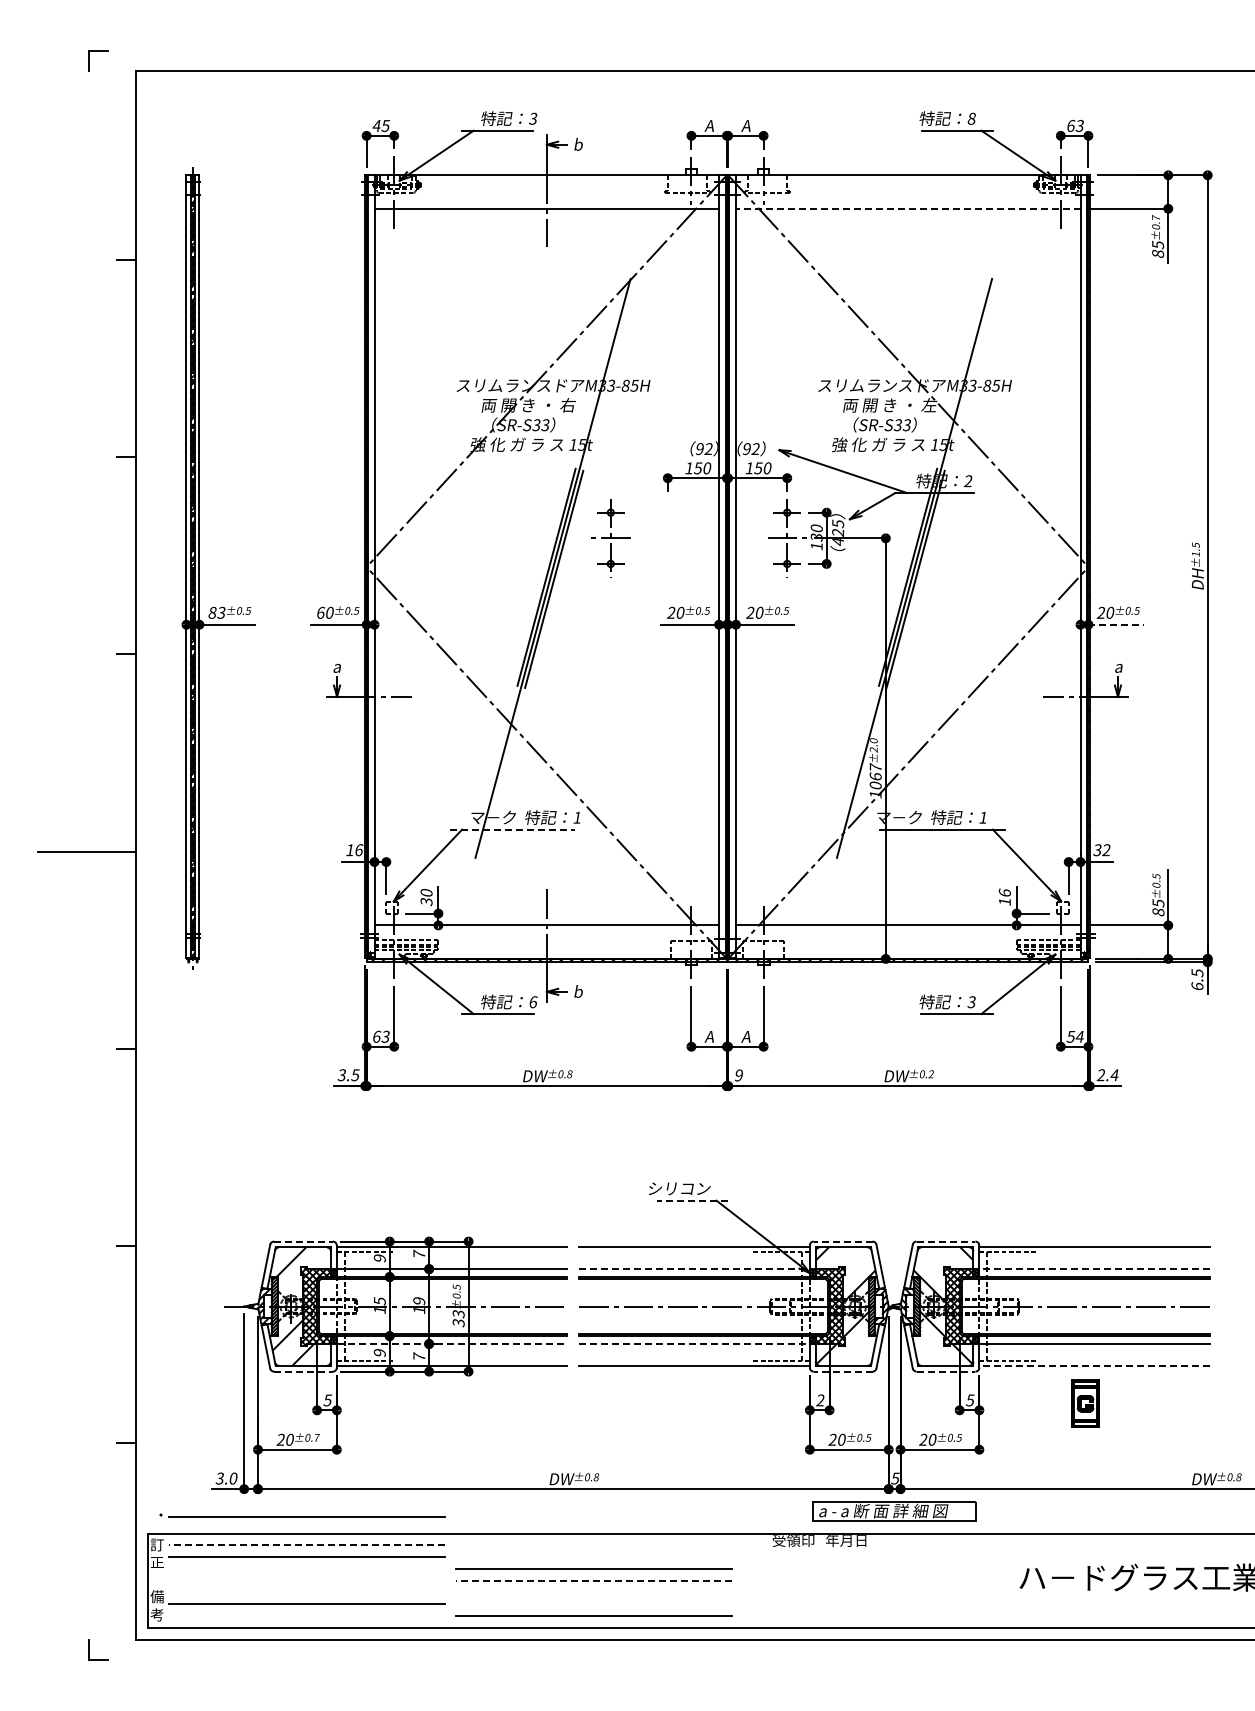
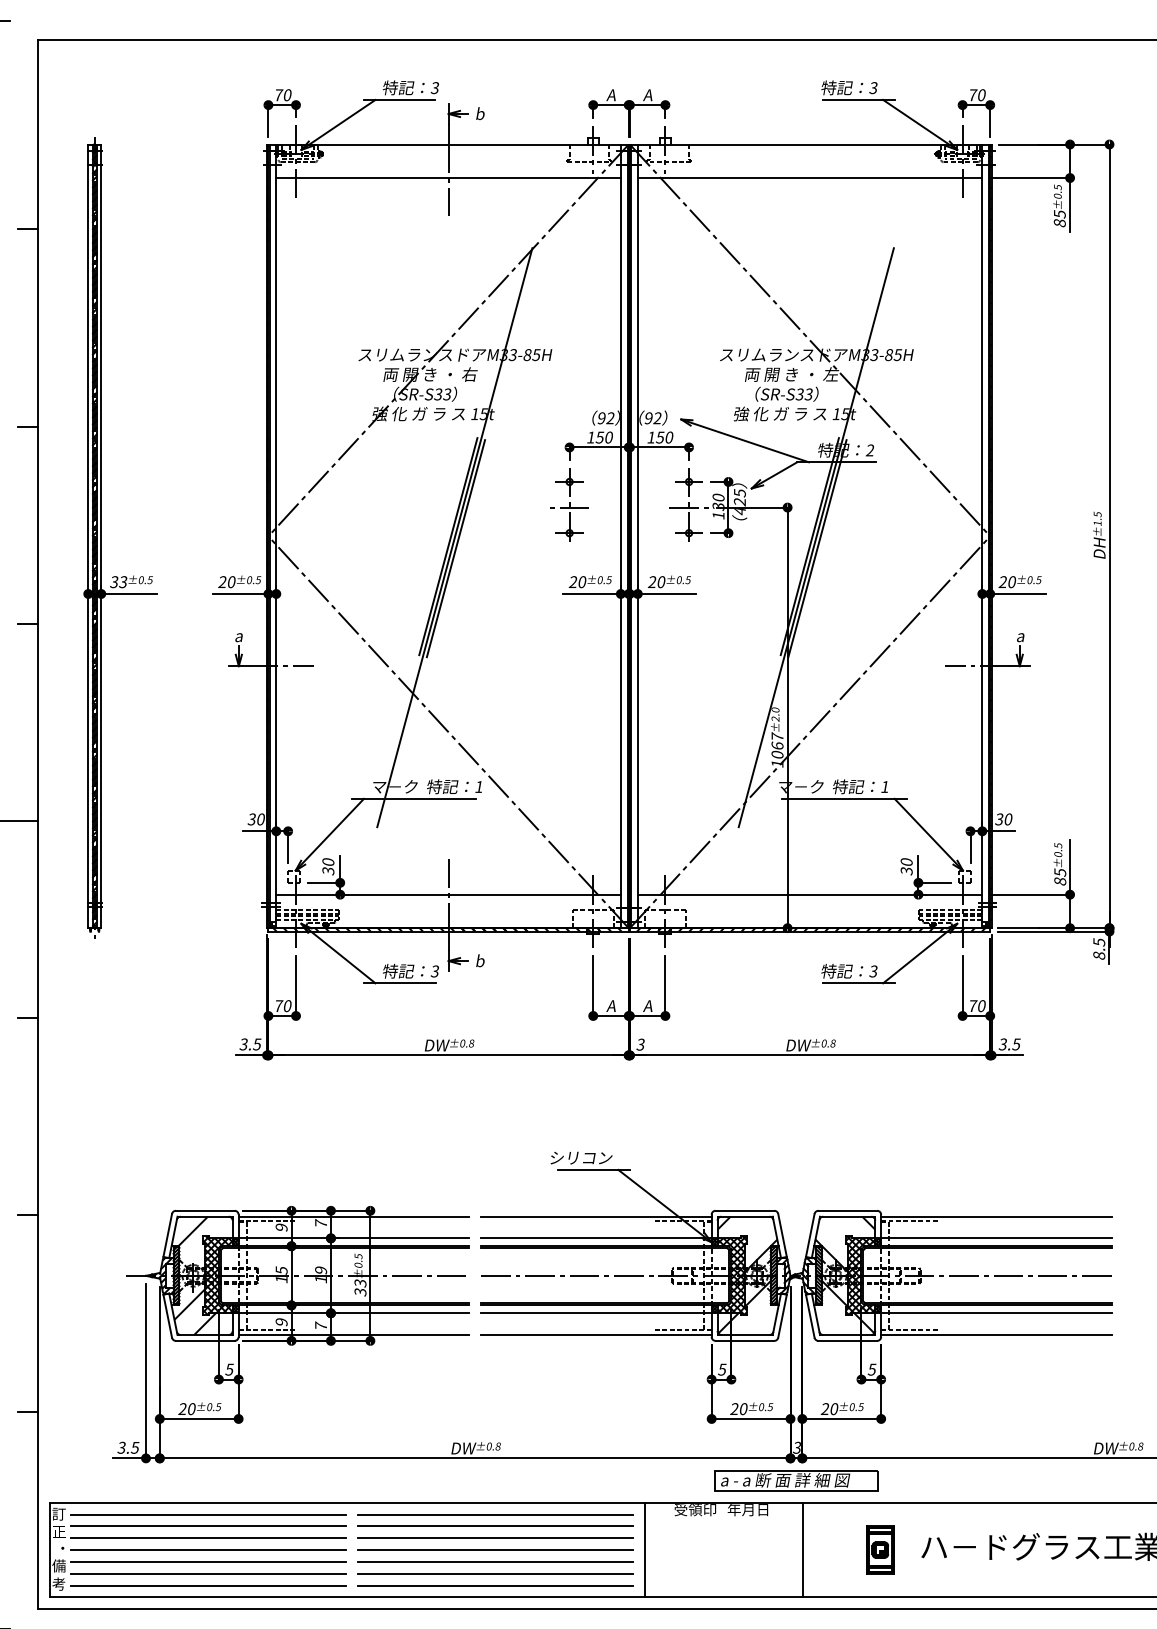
text: (971, 118) -> (873, 87), 8 -> 3
text: (380, 125) -> (282, 94), 45 -> 70
text: (1075, 126) -> (977, 95), 63 -> 70
line: (907, 208) -> (809, 177), dashed -> solid
text: (1156, 217) -> (1058, 186), ±0.7 -> ±0.5
part: (610, 538) -> (569, 507), moved
text: (212, 612) -> (114, 581), 83 -> 33
text: (320, 612) -> (222, 581), 60 -> 20
line: (1116, 624) -> (1018, 593), dashed -> solid
line: (512, 829) -> (414, 798), dashed -> solid
text: (354, 850) -> (256, 819), 16 -> 30
text: (1106, 850) -> (1008, 819), 32 -> 30
text: (1004, 897) -> (906, 866), 16 -> 30
text: (1197, 986) -> (1099, 955), 6.5 -> 8.5
text: (533, 1002) -> (435, 971), 6 -> 3
text: (381, 1036) -> (283, 1005), 63 -> 70
text: (1074, 1036) -> (976, 1005), 54 -> 70
text: (930, 1074) -> (832, 1043), ±0.2 -> ±0.8
text: (738, 1075) -> (640, 1044), 9 -> 3
text: (1107, 1075) -> (1009, 1044), 2.4 -> 3.5
line: (692, 1200) -> (594, 1169), dashed -> solid
line: (303, 1241) -> (205, 1210), dashed -> solid
line: (842, 1241) -> (744, 1210), dashed -> solid
line: (946, 1241) -> (848, 1210), dashed -> solid
line: (695, 1269) -> (597, 1238), dashed -> solid
line: (1094, 1269) -> (996, 1238), dashed -> solid
line: (452, 1344) -> (354, 1313), dashed -> solid
line: (695, 1344) -> (597, 1313), dashed -> solid
line: (1094, 1365) -> (996, 1334), dashed -> solid
line: (303, 1371) -> (205, 1340), dashed -> solid
line: (842, 1371) -> (744, 1340), dashed -> solid
line: (946, 1371) -> (848, 1340), dashed -> solid
text: (820, 1400) -> (722, 1369), 2 -> 5
part: (1085, 1403) -> (880, 1549), moved
text: (316, 1437) -> (218, 1406), ±0.7 -> ±0.5
text: (895, 1477) -> (797, 1446), 5 -> 3
text: (233, 1478) -> (135, 1447), 3.0 -> 3.5
part: (302, 1515) -> (204, 1548), moved
line: (306, 1545) -> (208, 1514), dashed -> solid
line: (593, 1545) -> (495, 1514), added
line: (593, 1557) -> (495, 1526), added
line: (306, 1569) -> (208, 1538), added
line: (593, 1580) -> (495, 1549), dashed -> solid
line: (743, 1580) -> (645, 1549), added
line: (901, 1580) -> (803, 1549), added
line: (306, 1592) -> (208, 1561), added
line: (593, 1592) -> (495, 1561), added
line: (593, 1604) -> (495, 1573), added
line: (306, 1616) -> (208, 1585), added

